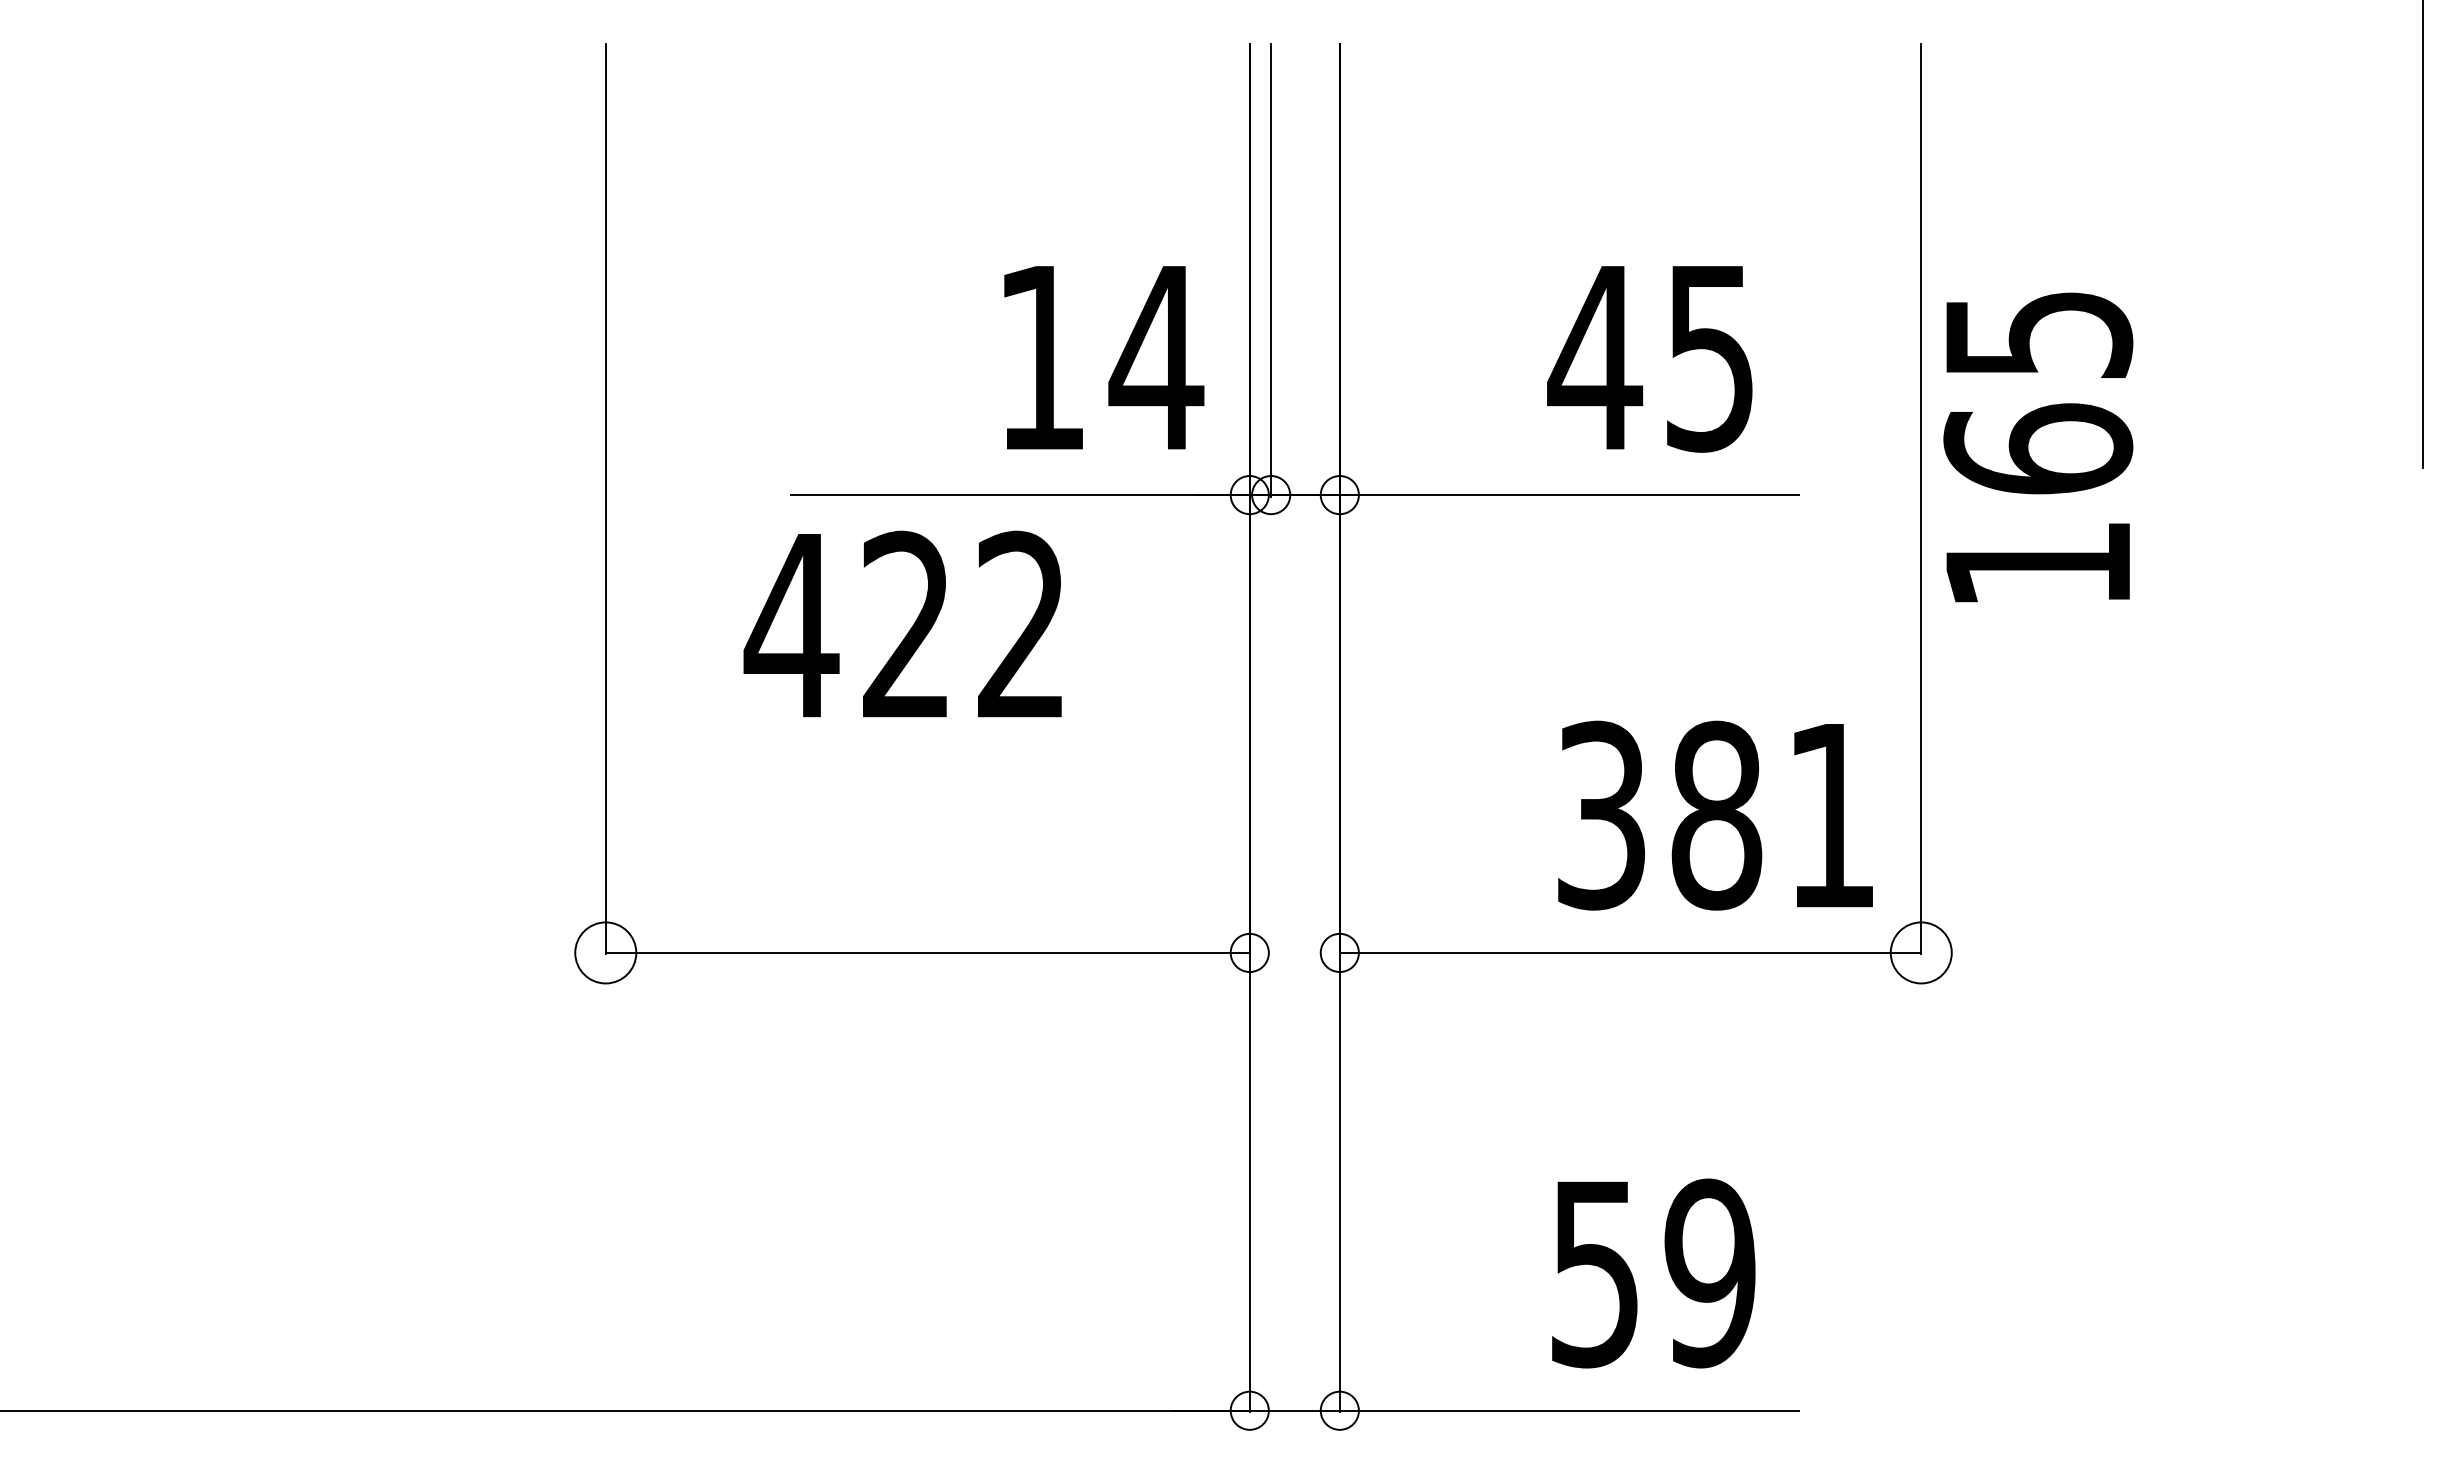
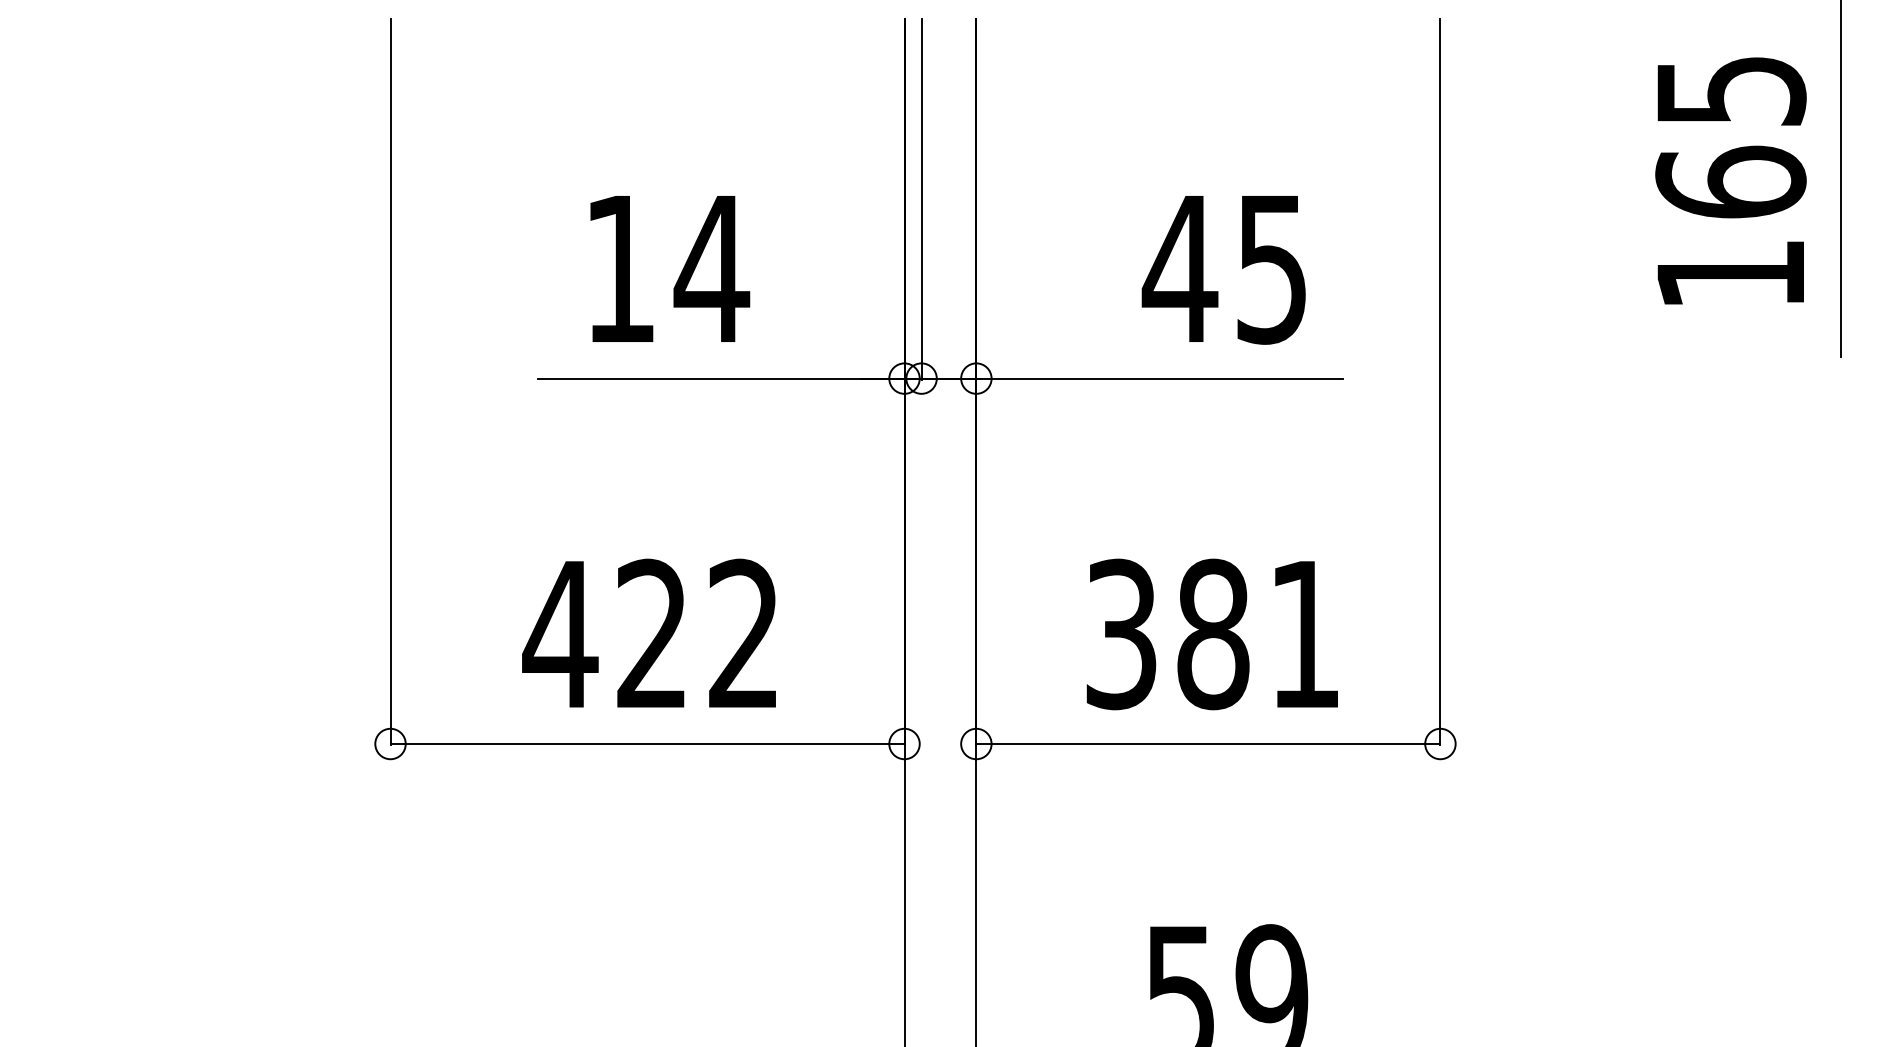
text: (1104, 357) -> (670, 268), moved
text: (2038, 447) -> (1731, 181), moved
text: (902, 623) -> (648, 632), moved
text: (1715, 815) -> (1212, 634), moved
circle: (605, 952) -> (390, 743), size x0.62
circle: (1921, 952) -> (1440, 743), size x0.62

